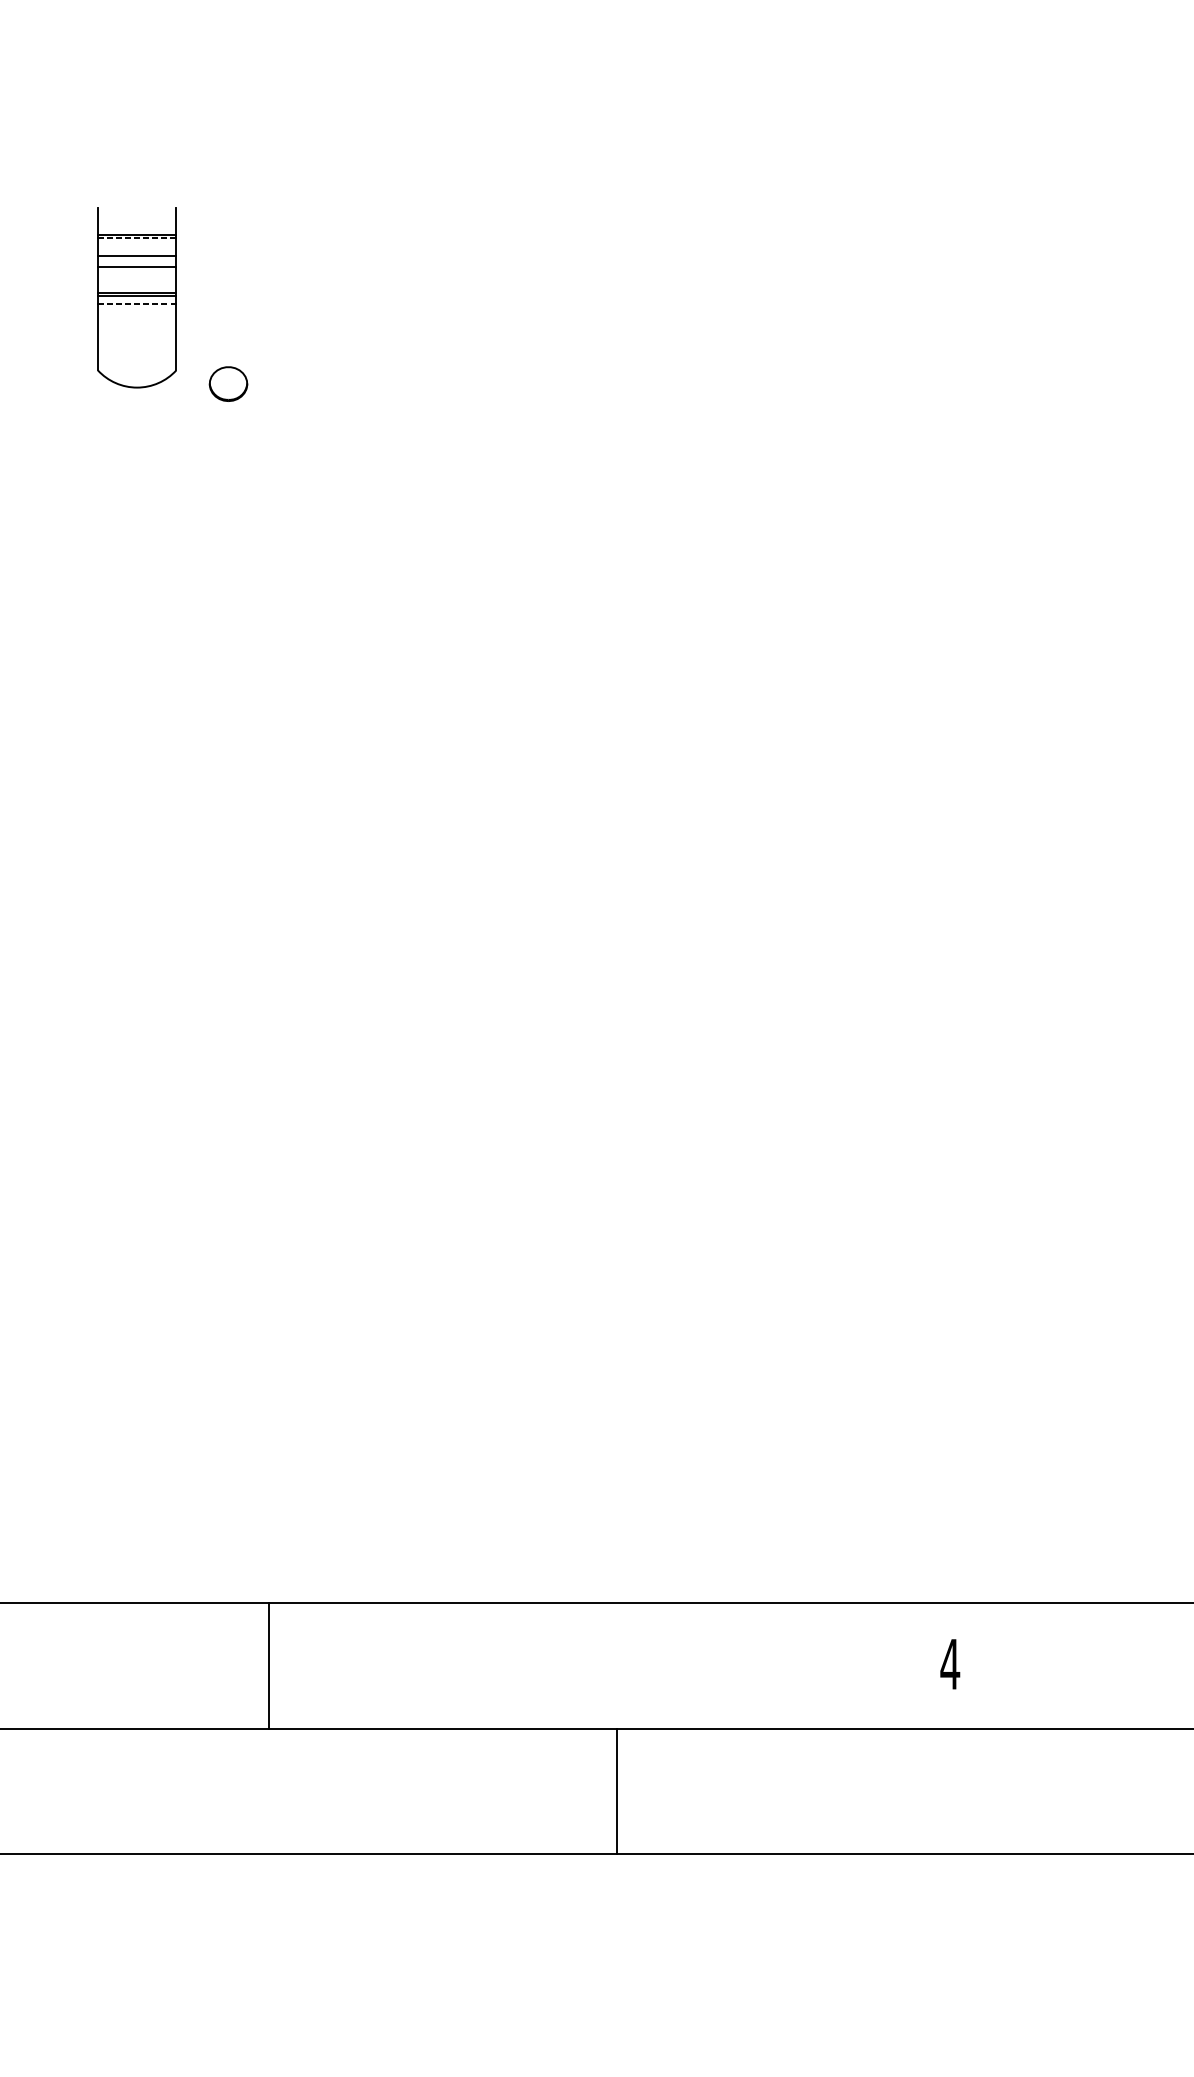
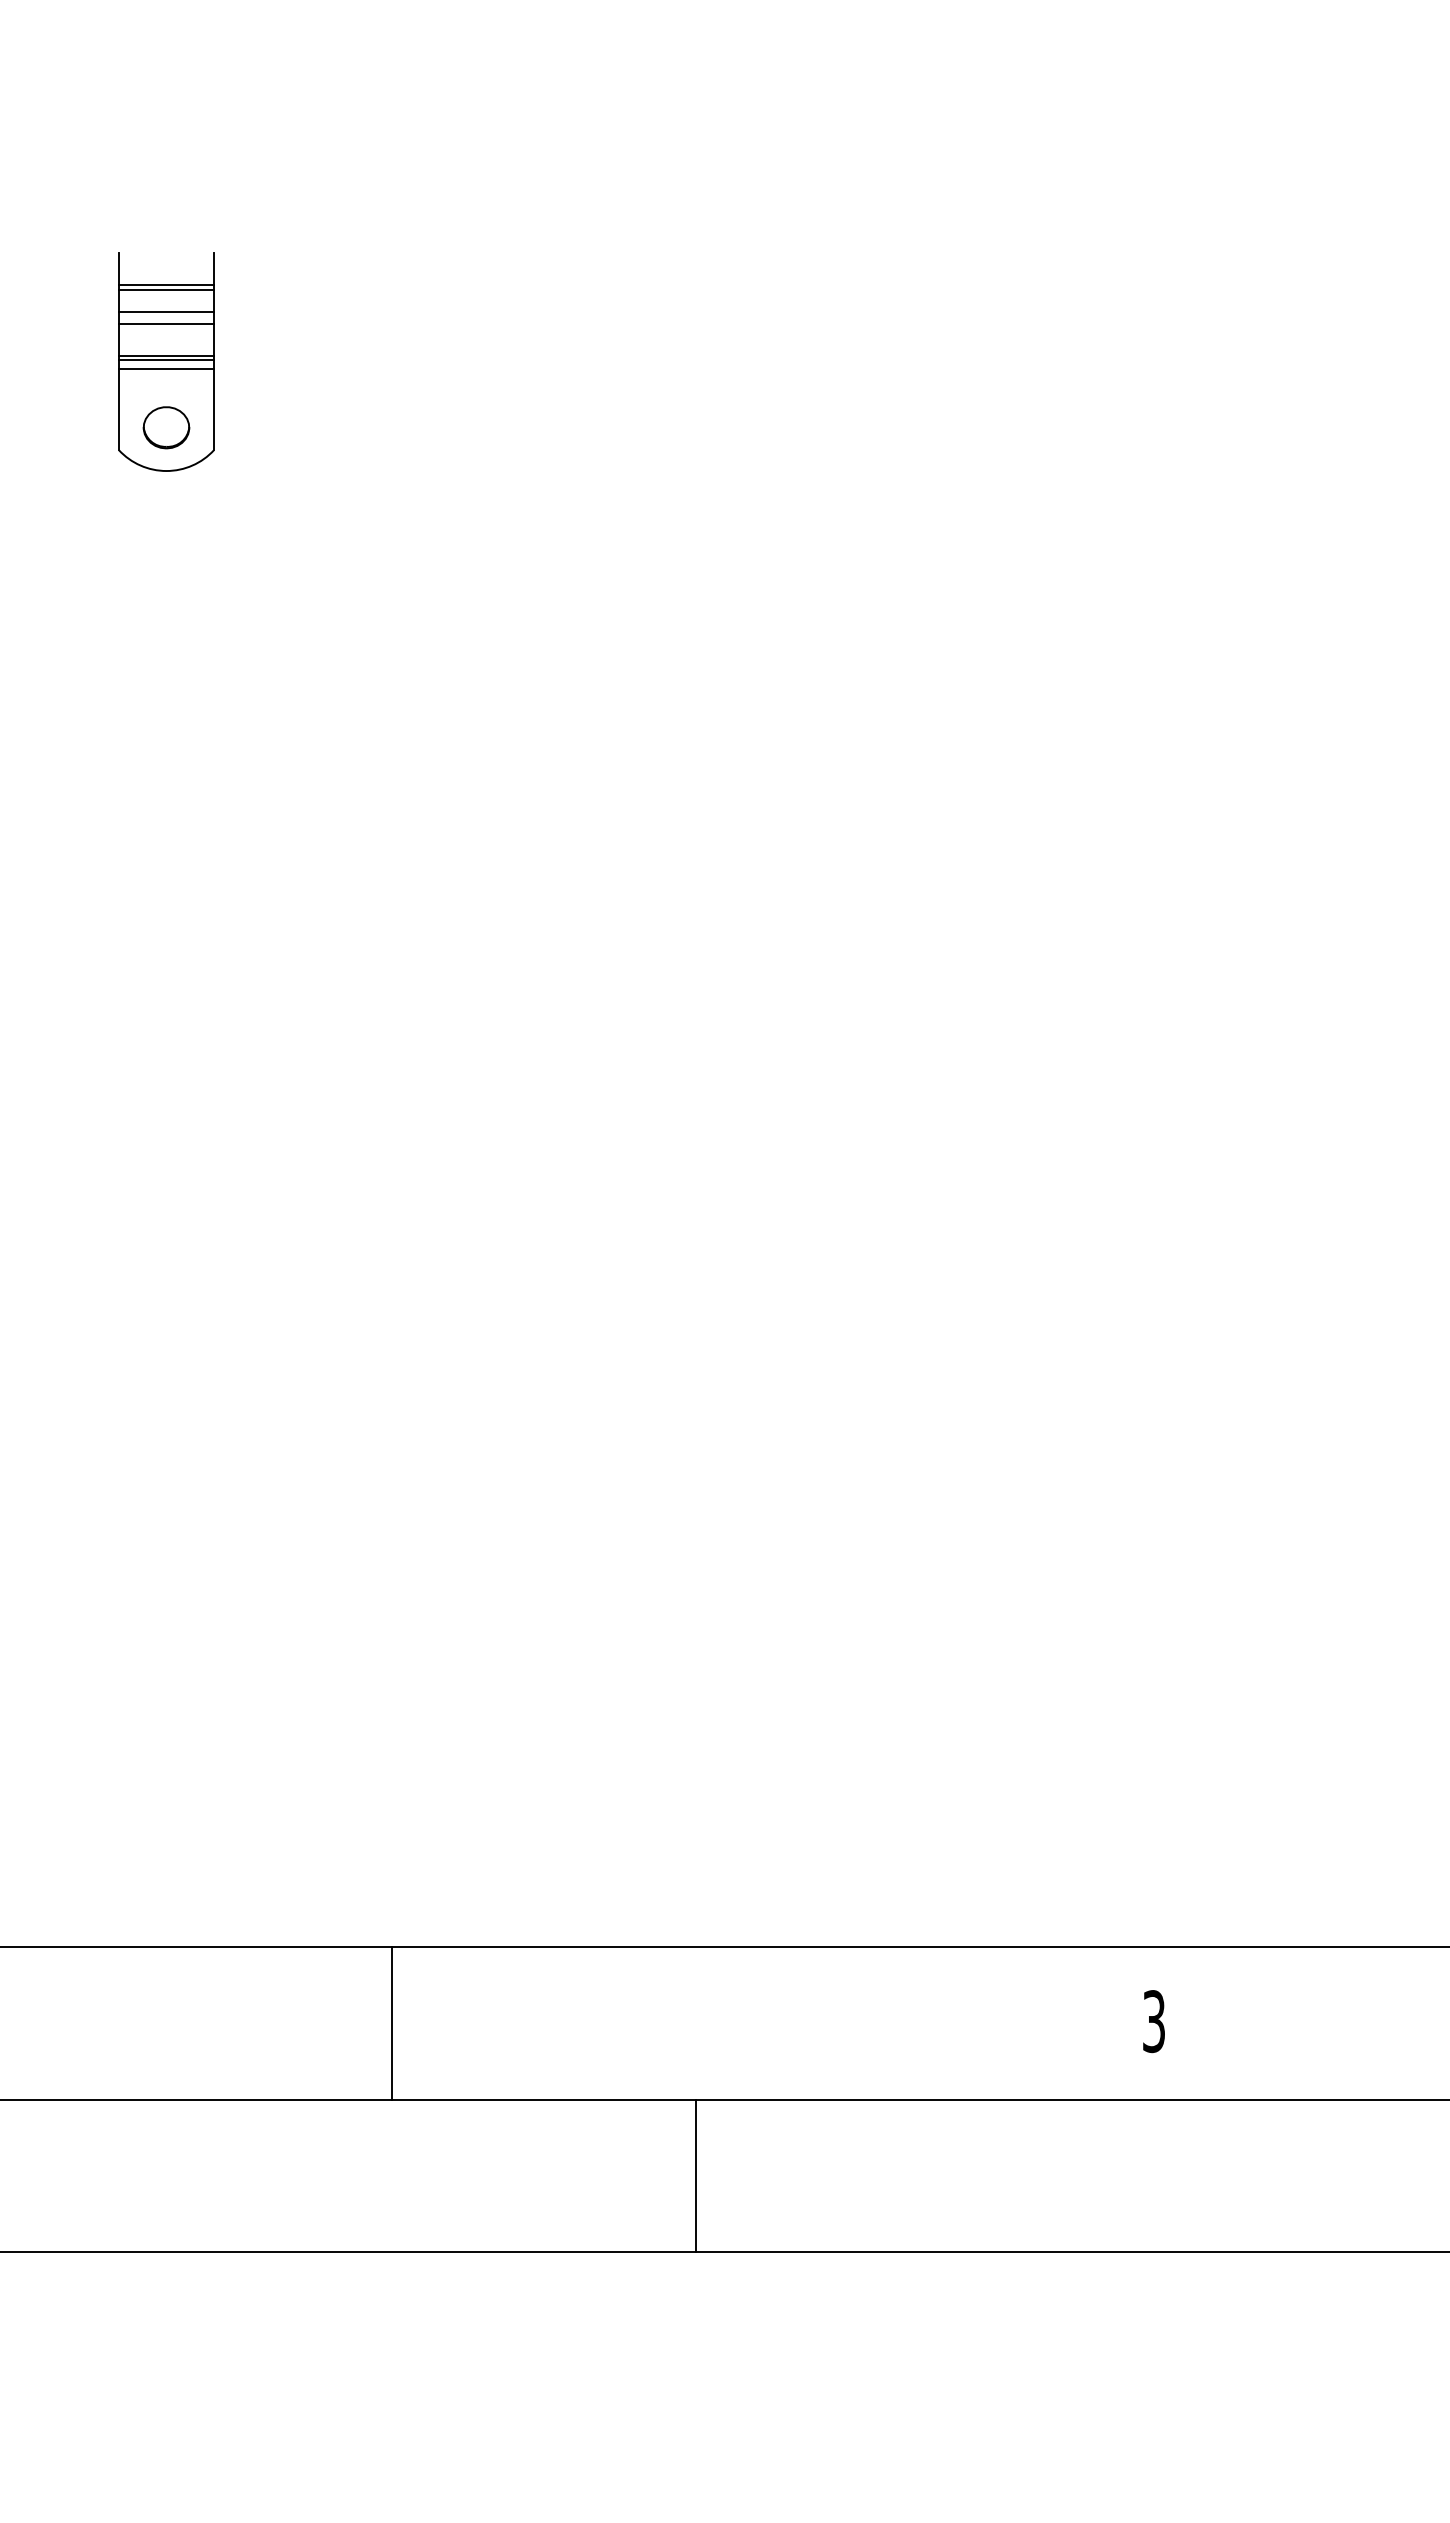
line: (137, 238) -> (166, 289), dashed -> solid
line: (137, 304) -> (166, 369), dashed -> solid
part: (228, 383) -> (166, 427), moved
text: (950, 1664) -> (1154, 2021), 4 -> 3
line: (268, 1665) -> (391, 2023), moved
line: (617, 1791) -> (696, 2175), moved

